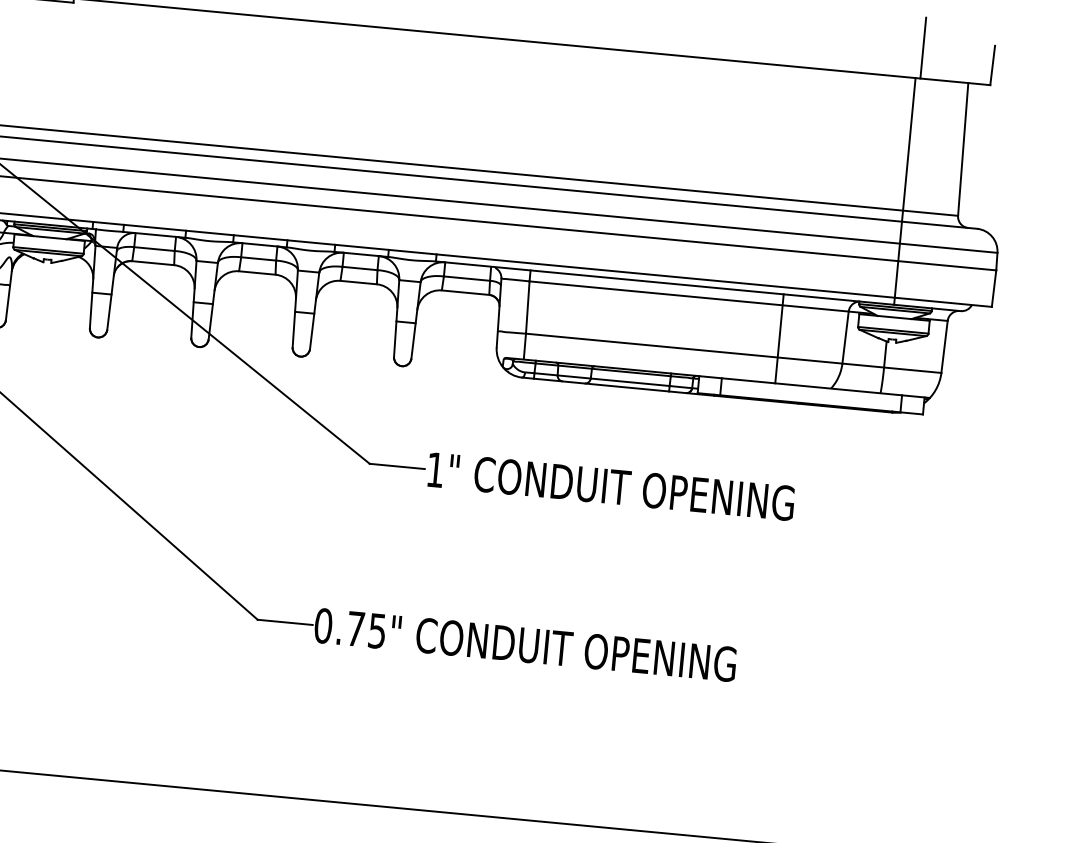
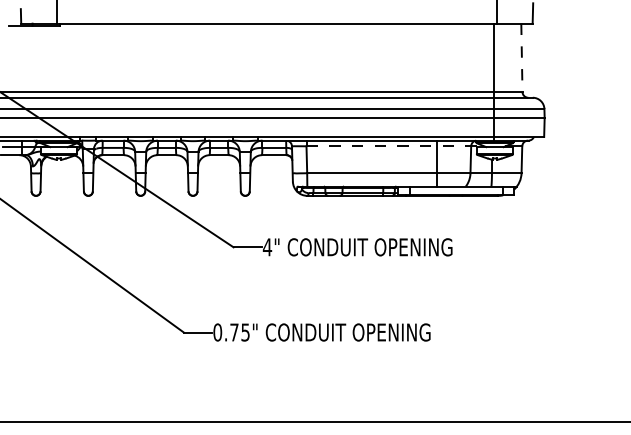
line: (962, 150) -> (521, 58), solid -> dashed
line: (702, 298) -> (395, 146), solid -> dashed
text: (435, 470) -> (267, 247), 1" -> 4"

